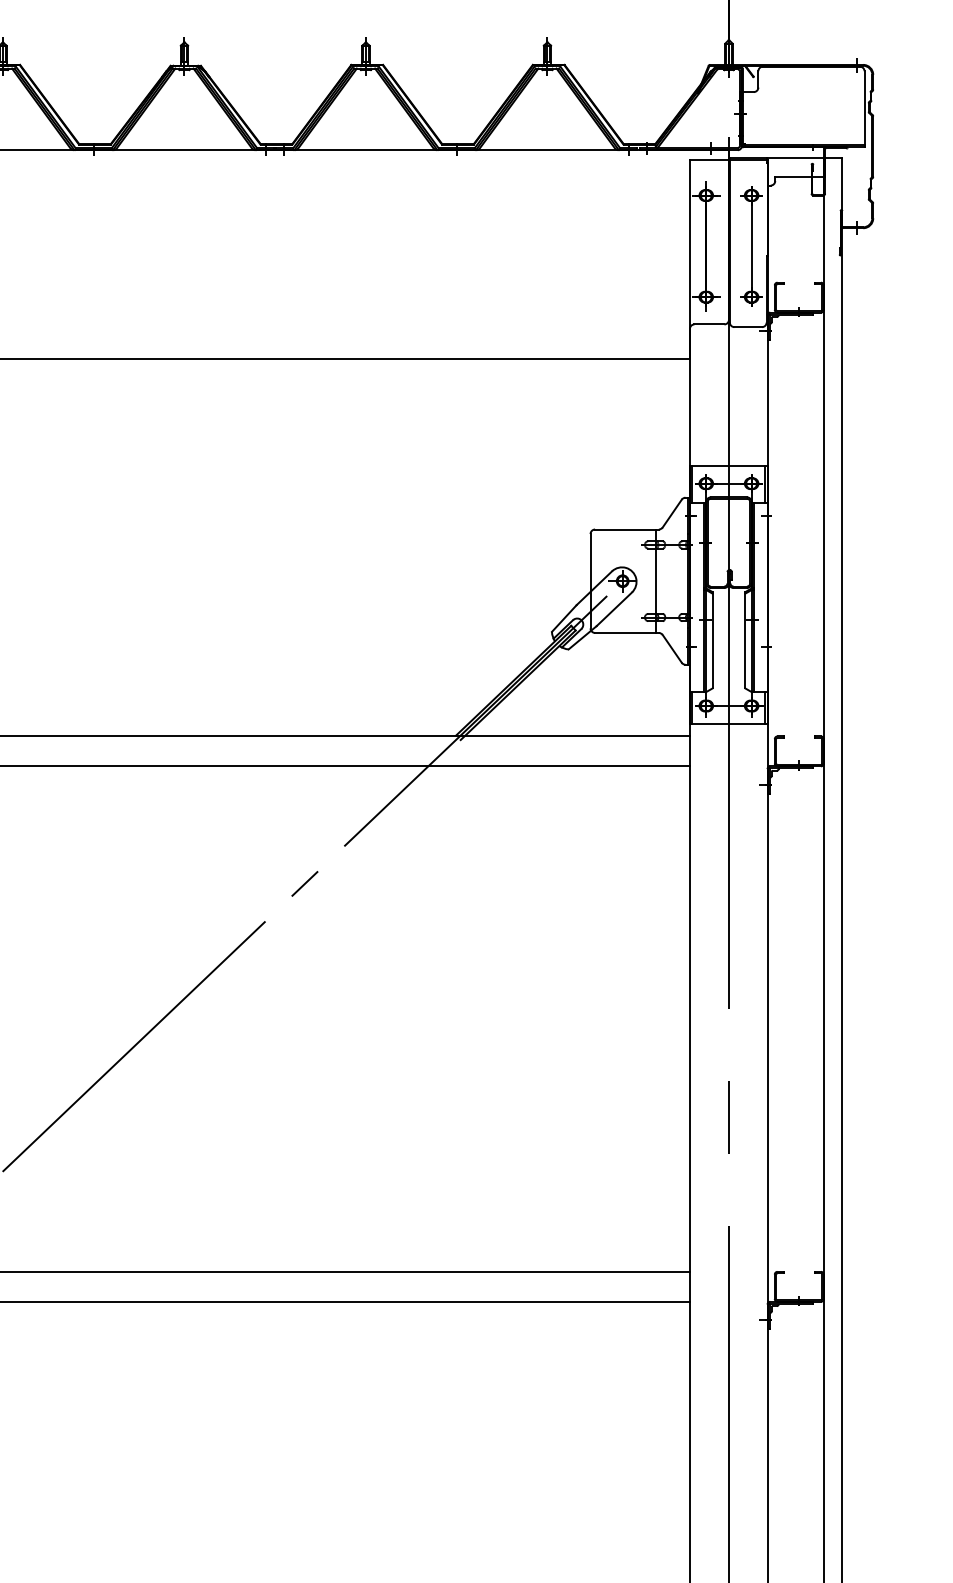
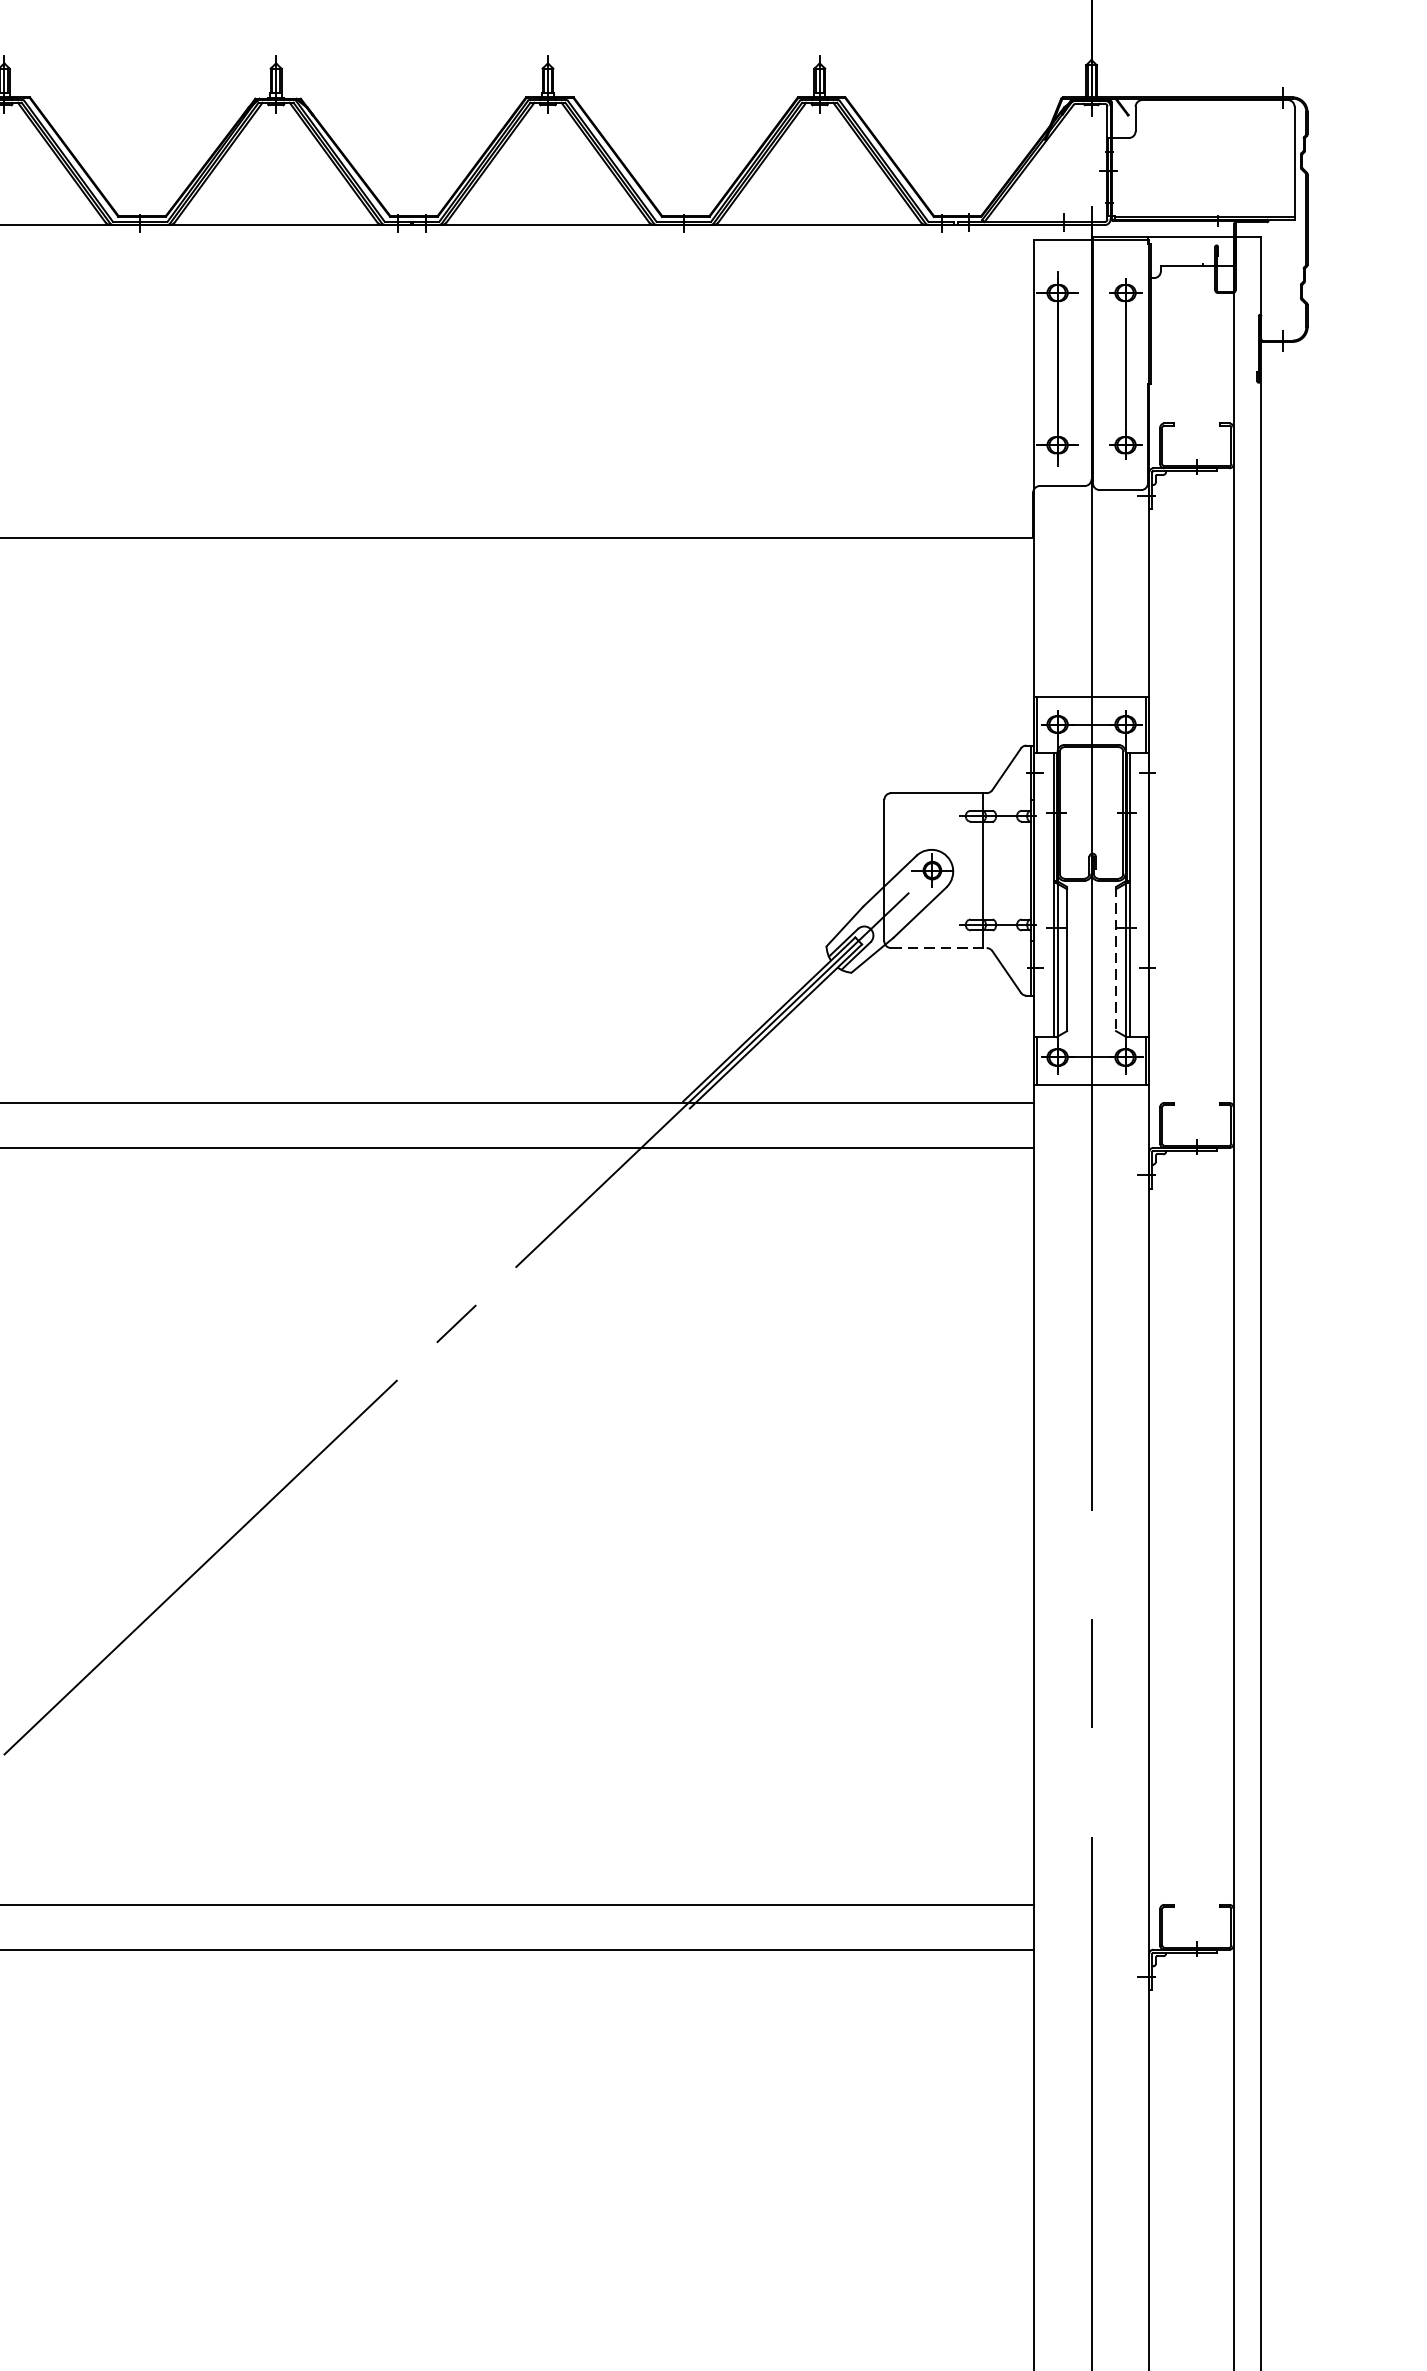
line: (627, 632) -> (939, 947), solid -> dashed
line: (745, 640) -> (1116, 959), solid -> dashed

